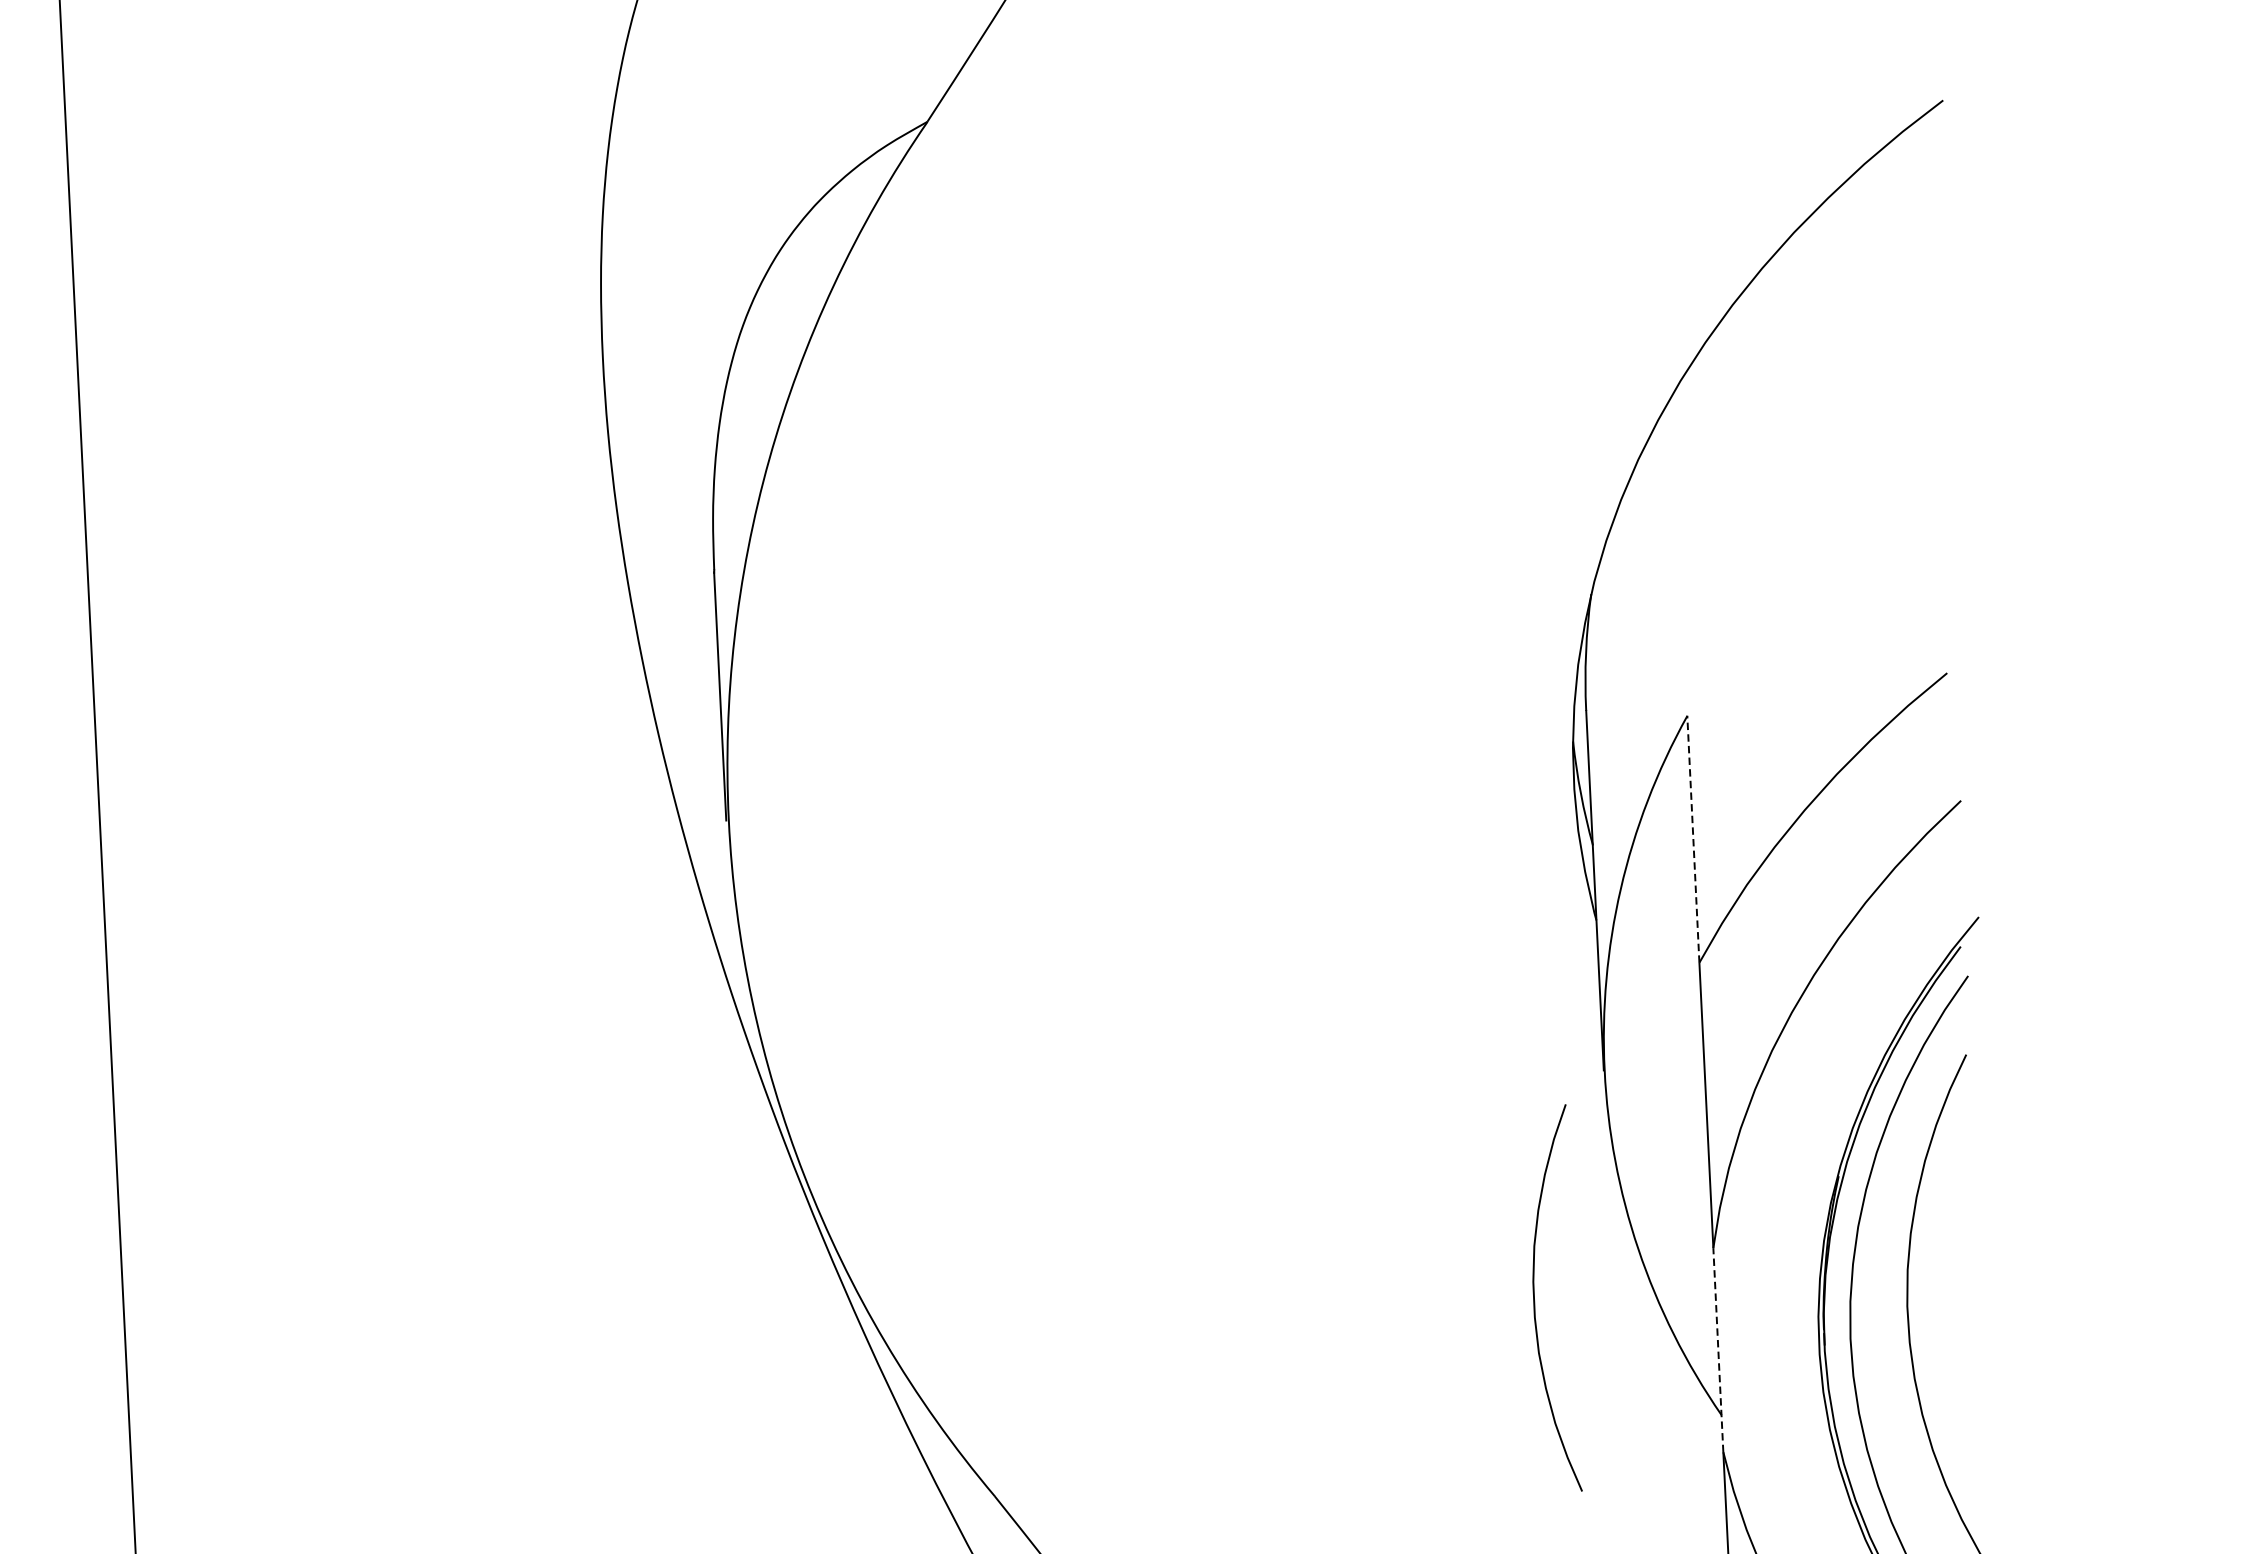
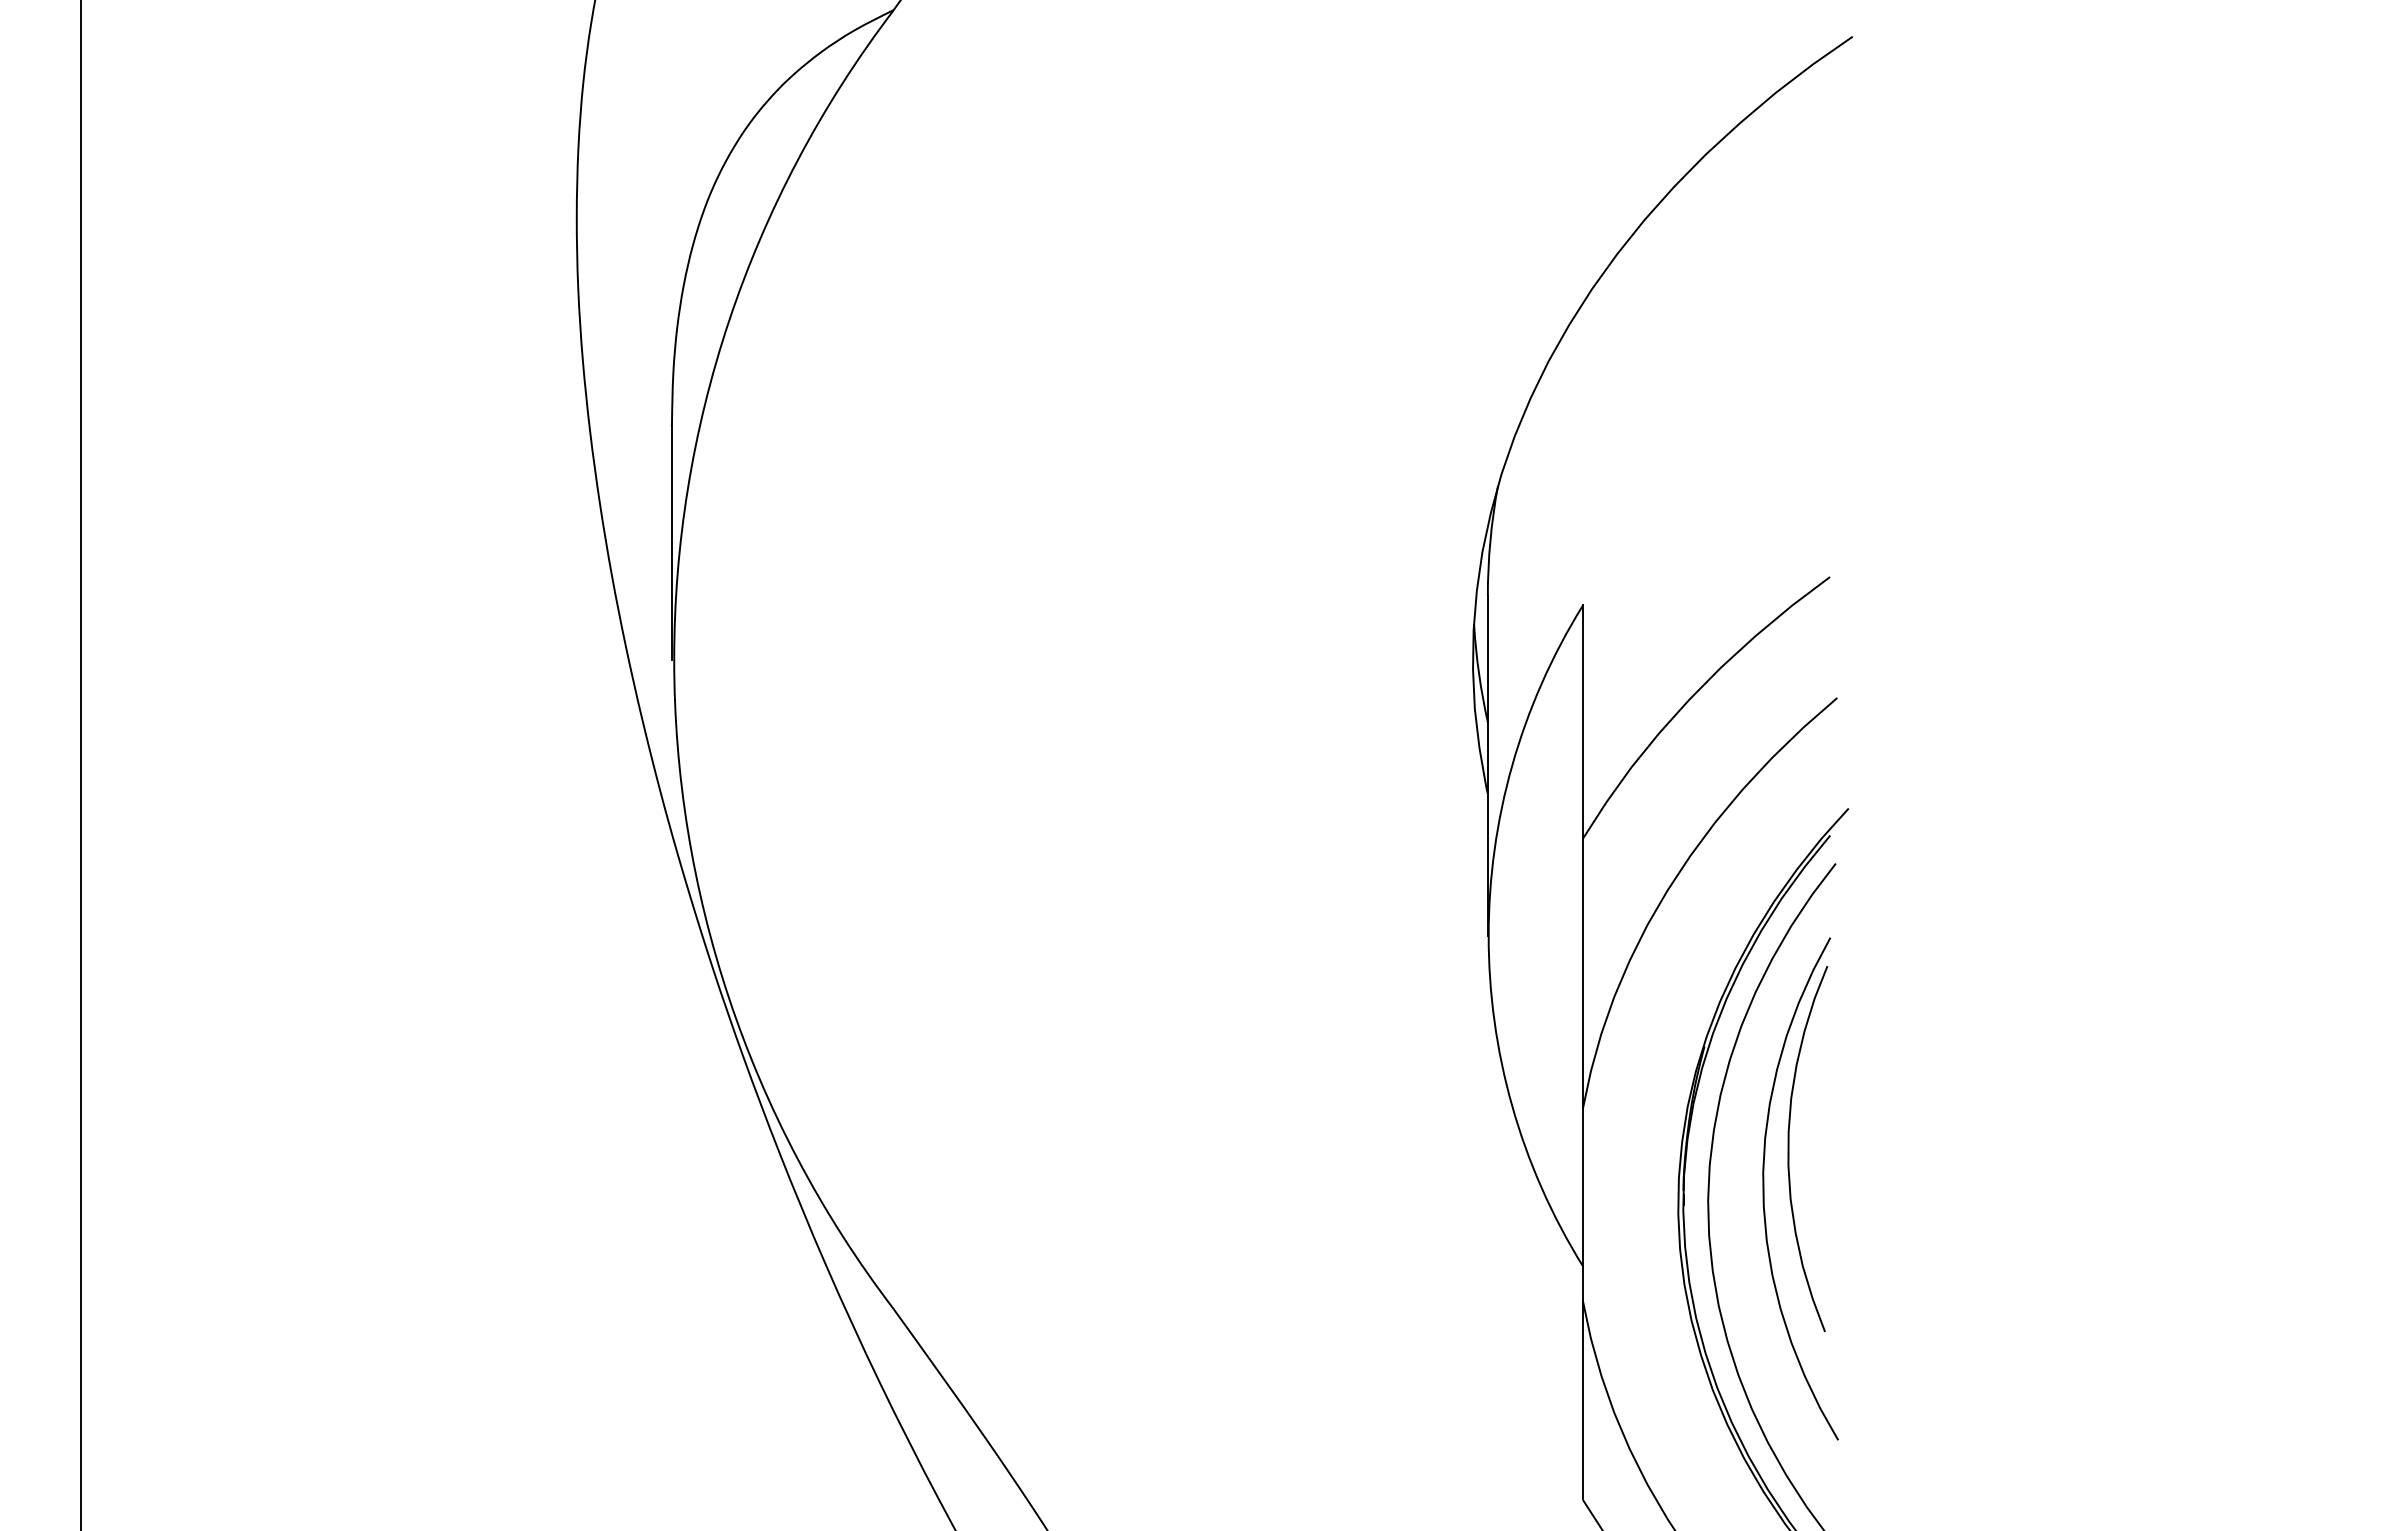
line: (1692, 838) -> (1582, 721), dashed -> solid
curve: (1535, 1300) -> (1789, 1149), moved
line: (1717, 1349) -> (1582, 1204), dashed -> solid

